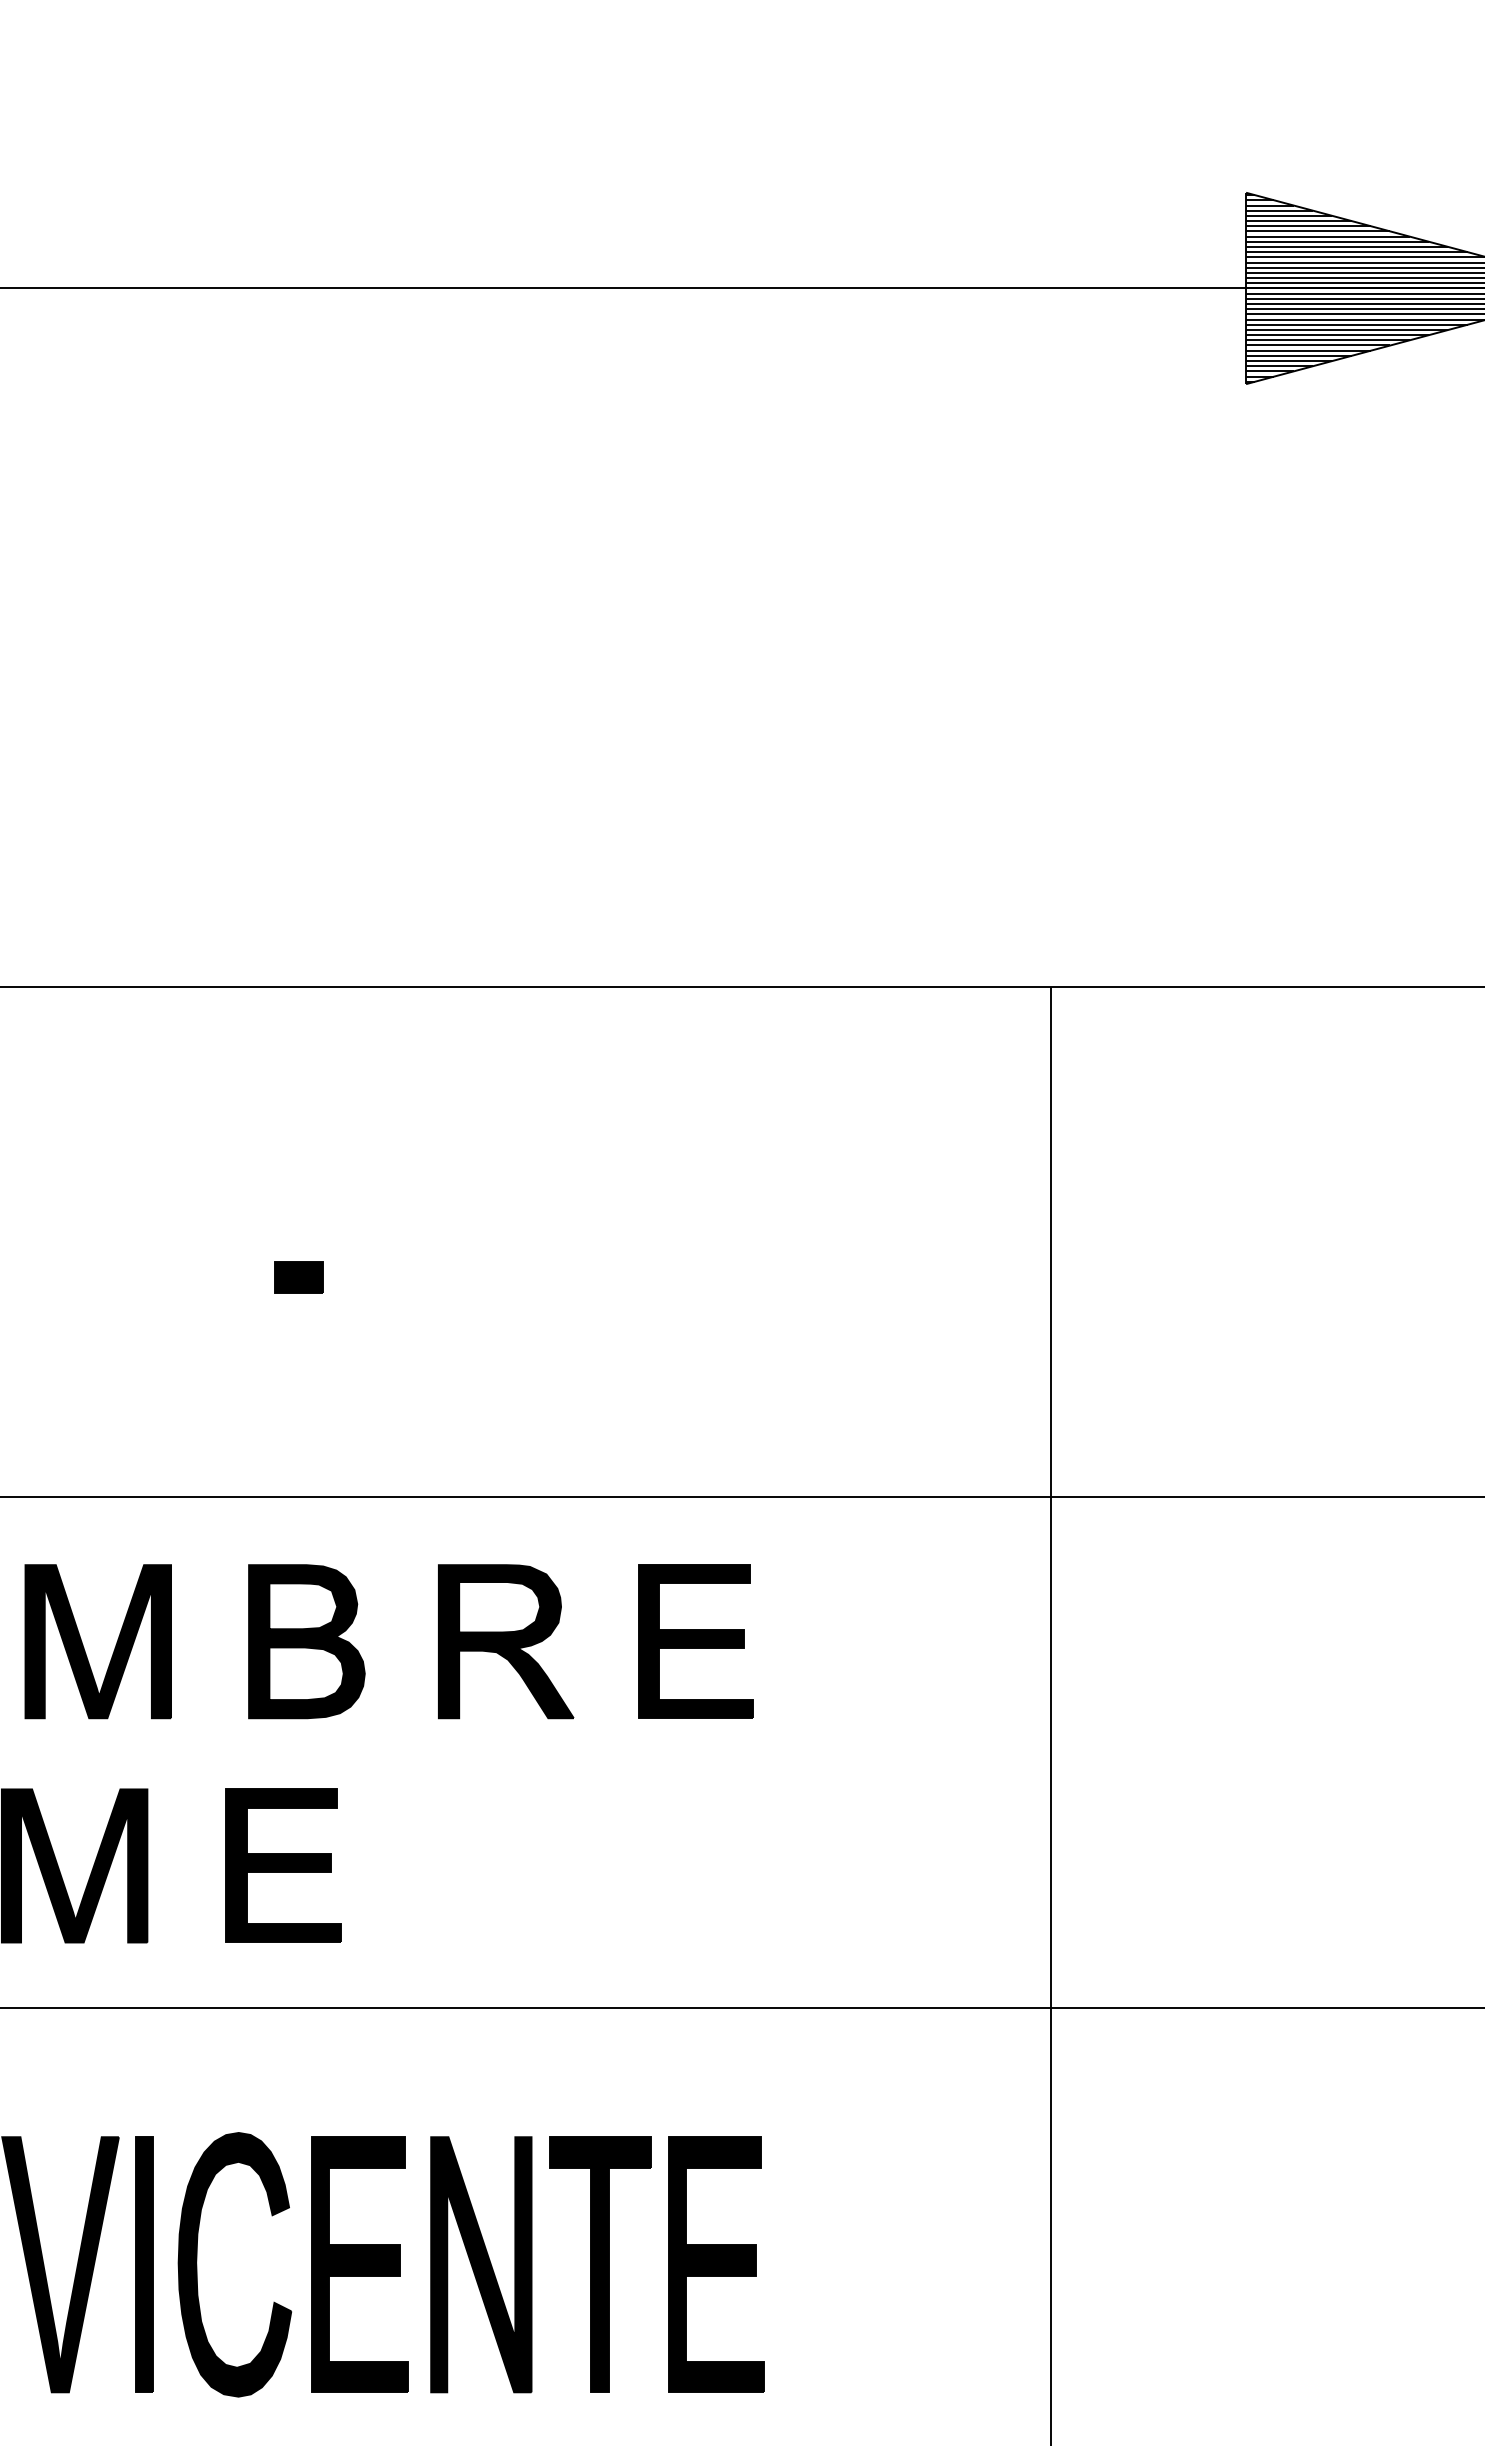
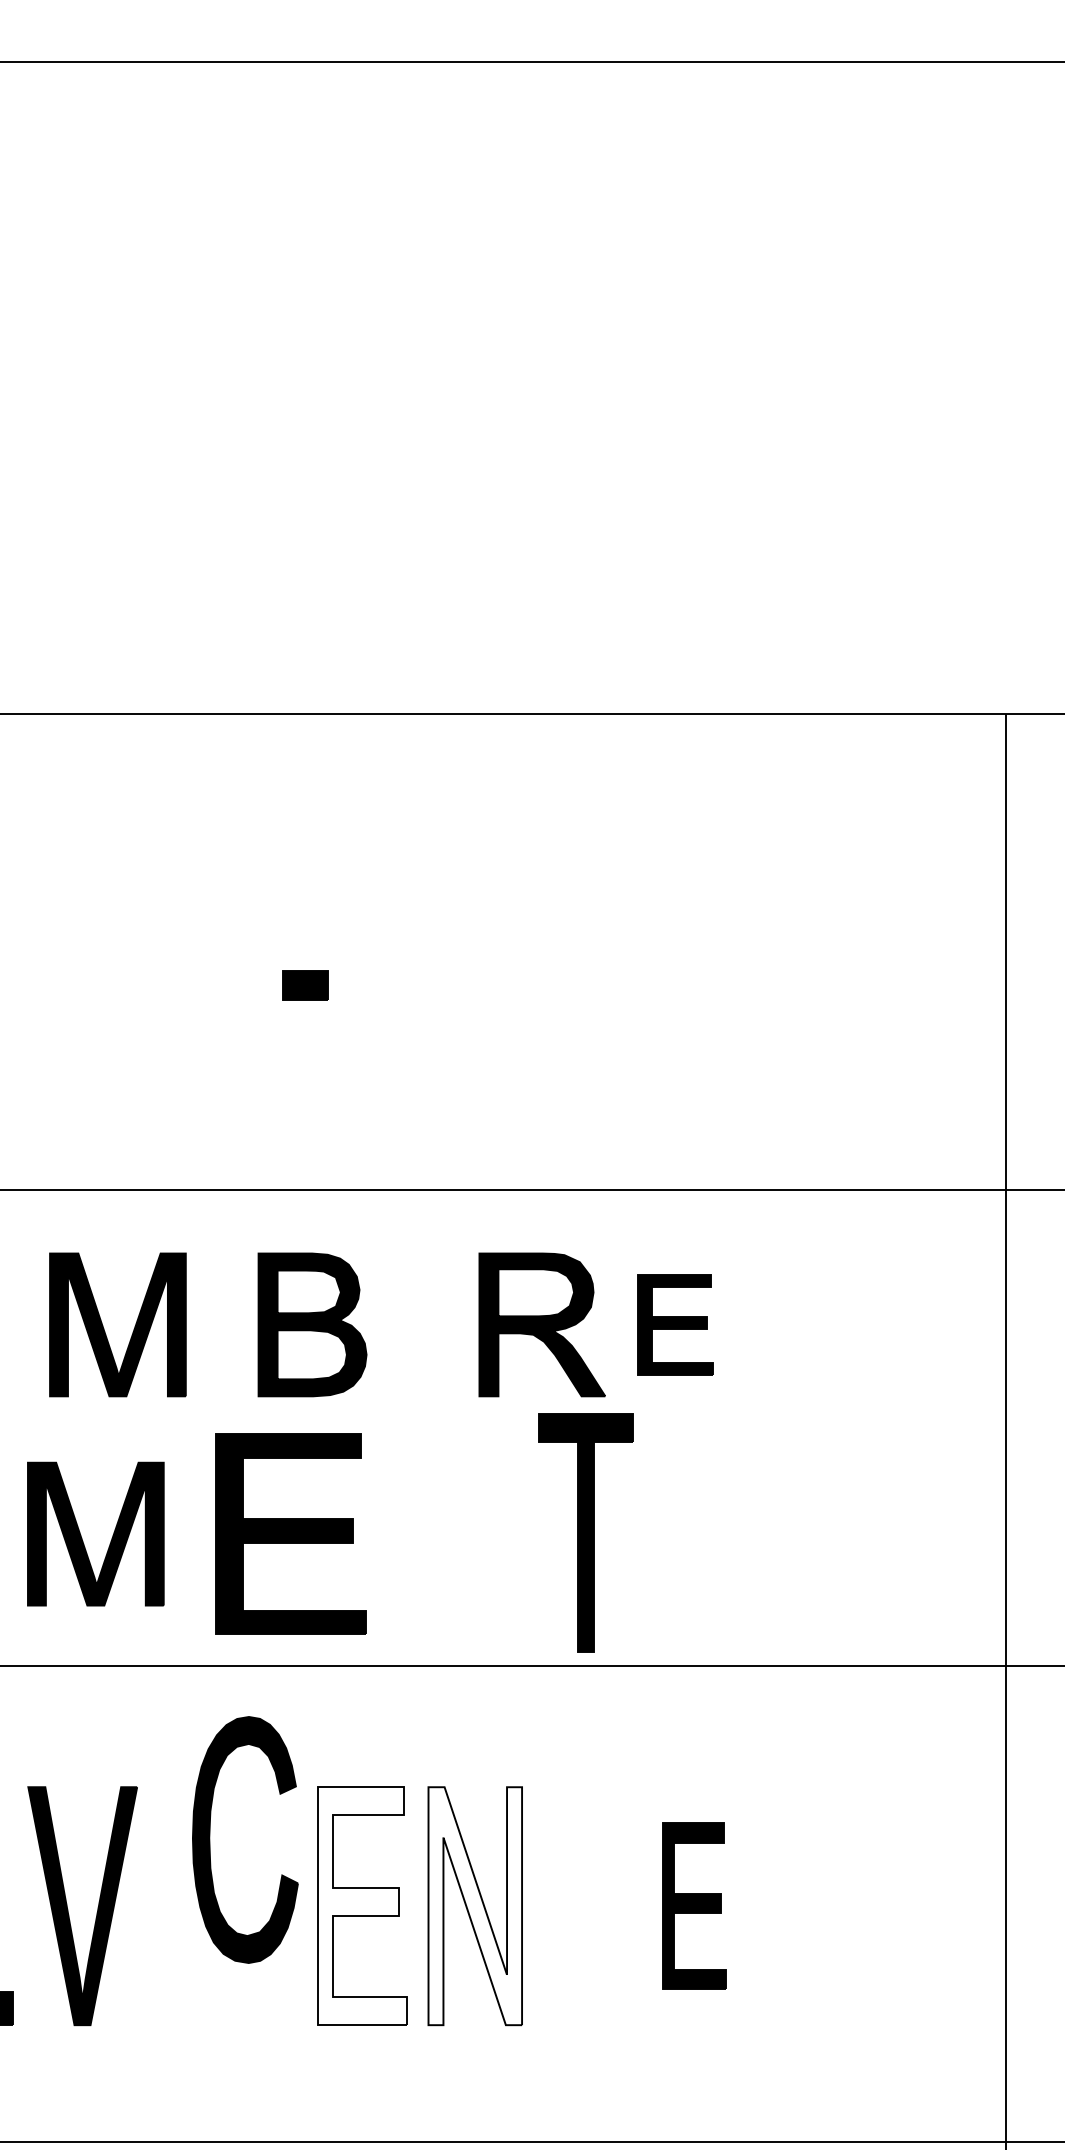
part: (506, 1641) -> (542, 1324), moved
part: (695, 1641) -> (675, 1324), size x0.7
part: (283, 1865) -> (290, 1533), size x1.4
part: (144, 2264) -> (161, 1905), removed
part: (197, 2264) -> (210, 1839), moved
fill: (359, 2264) -> (361, 1905), removed
fill: (481, 2264) -> (475, 1905), removed
part: (600, 2264) -> (586, 1532), moved
part: (716, 2264) -> (694, 1905), size x0.7

